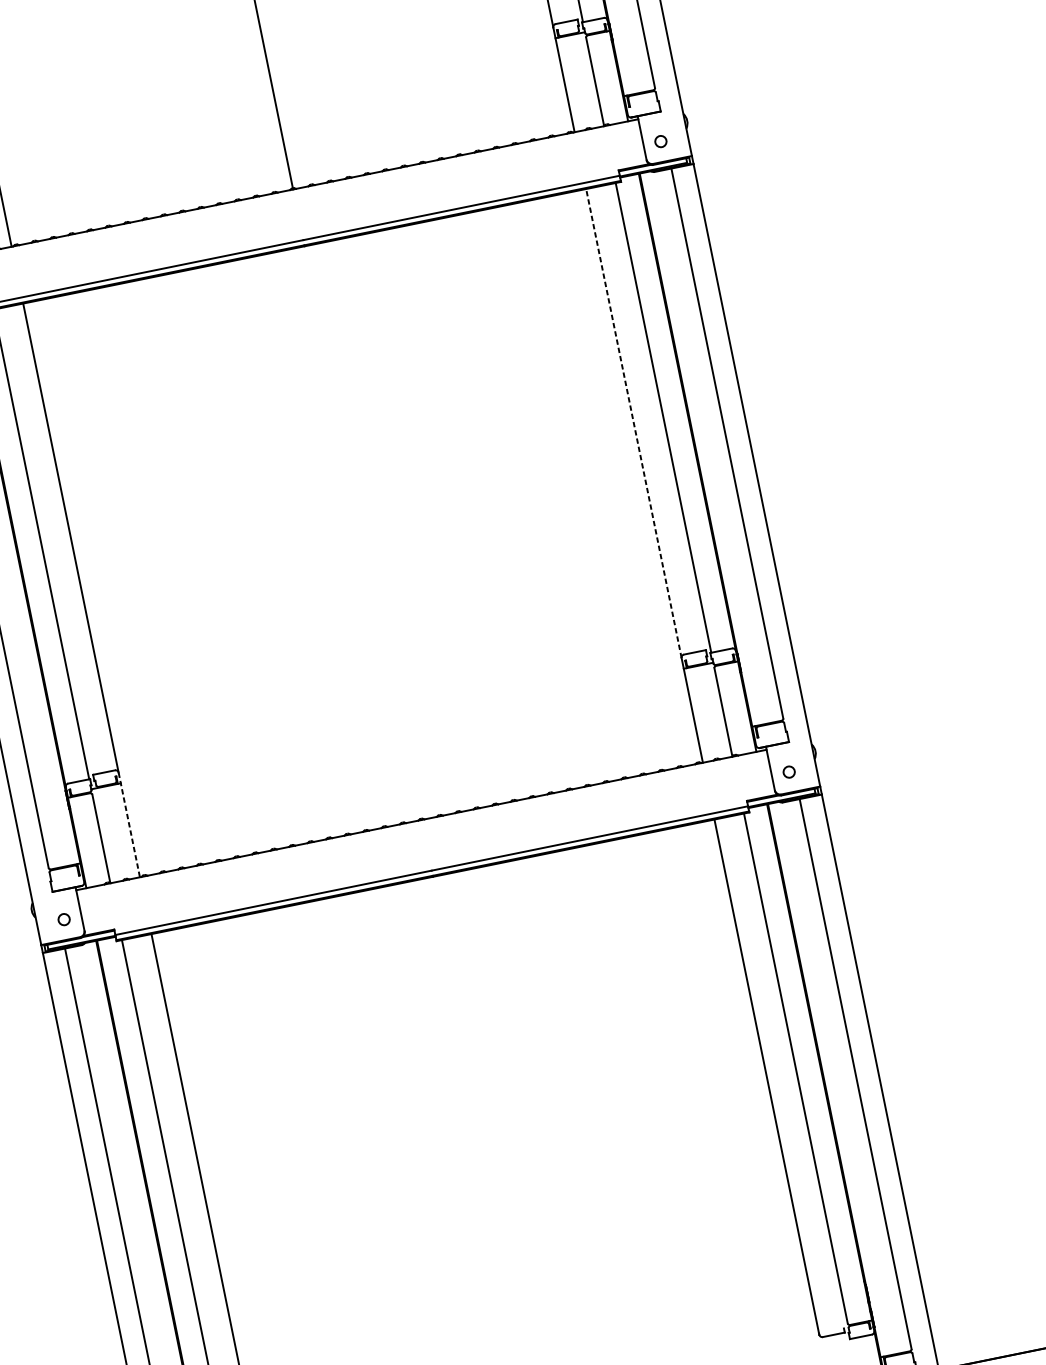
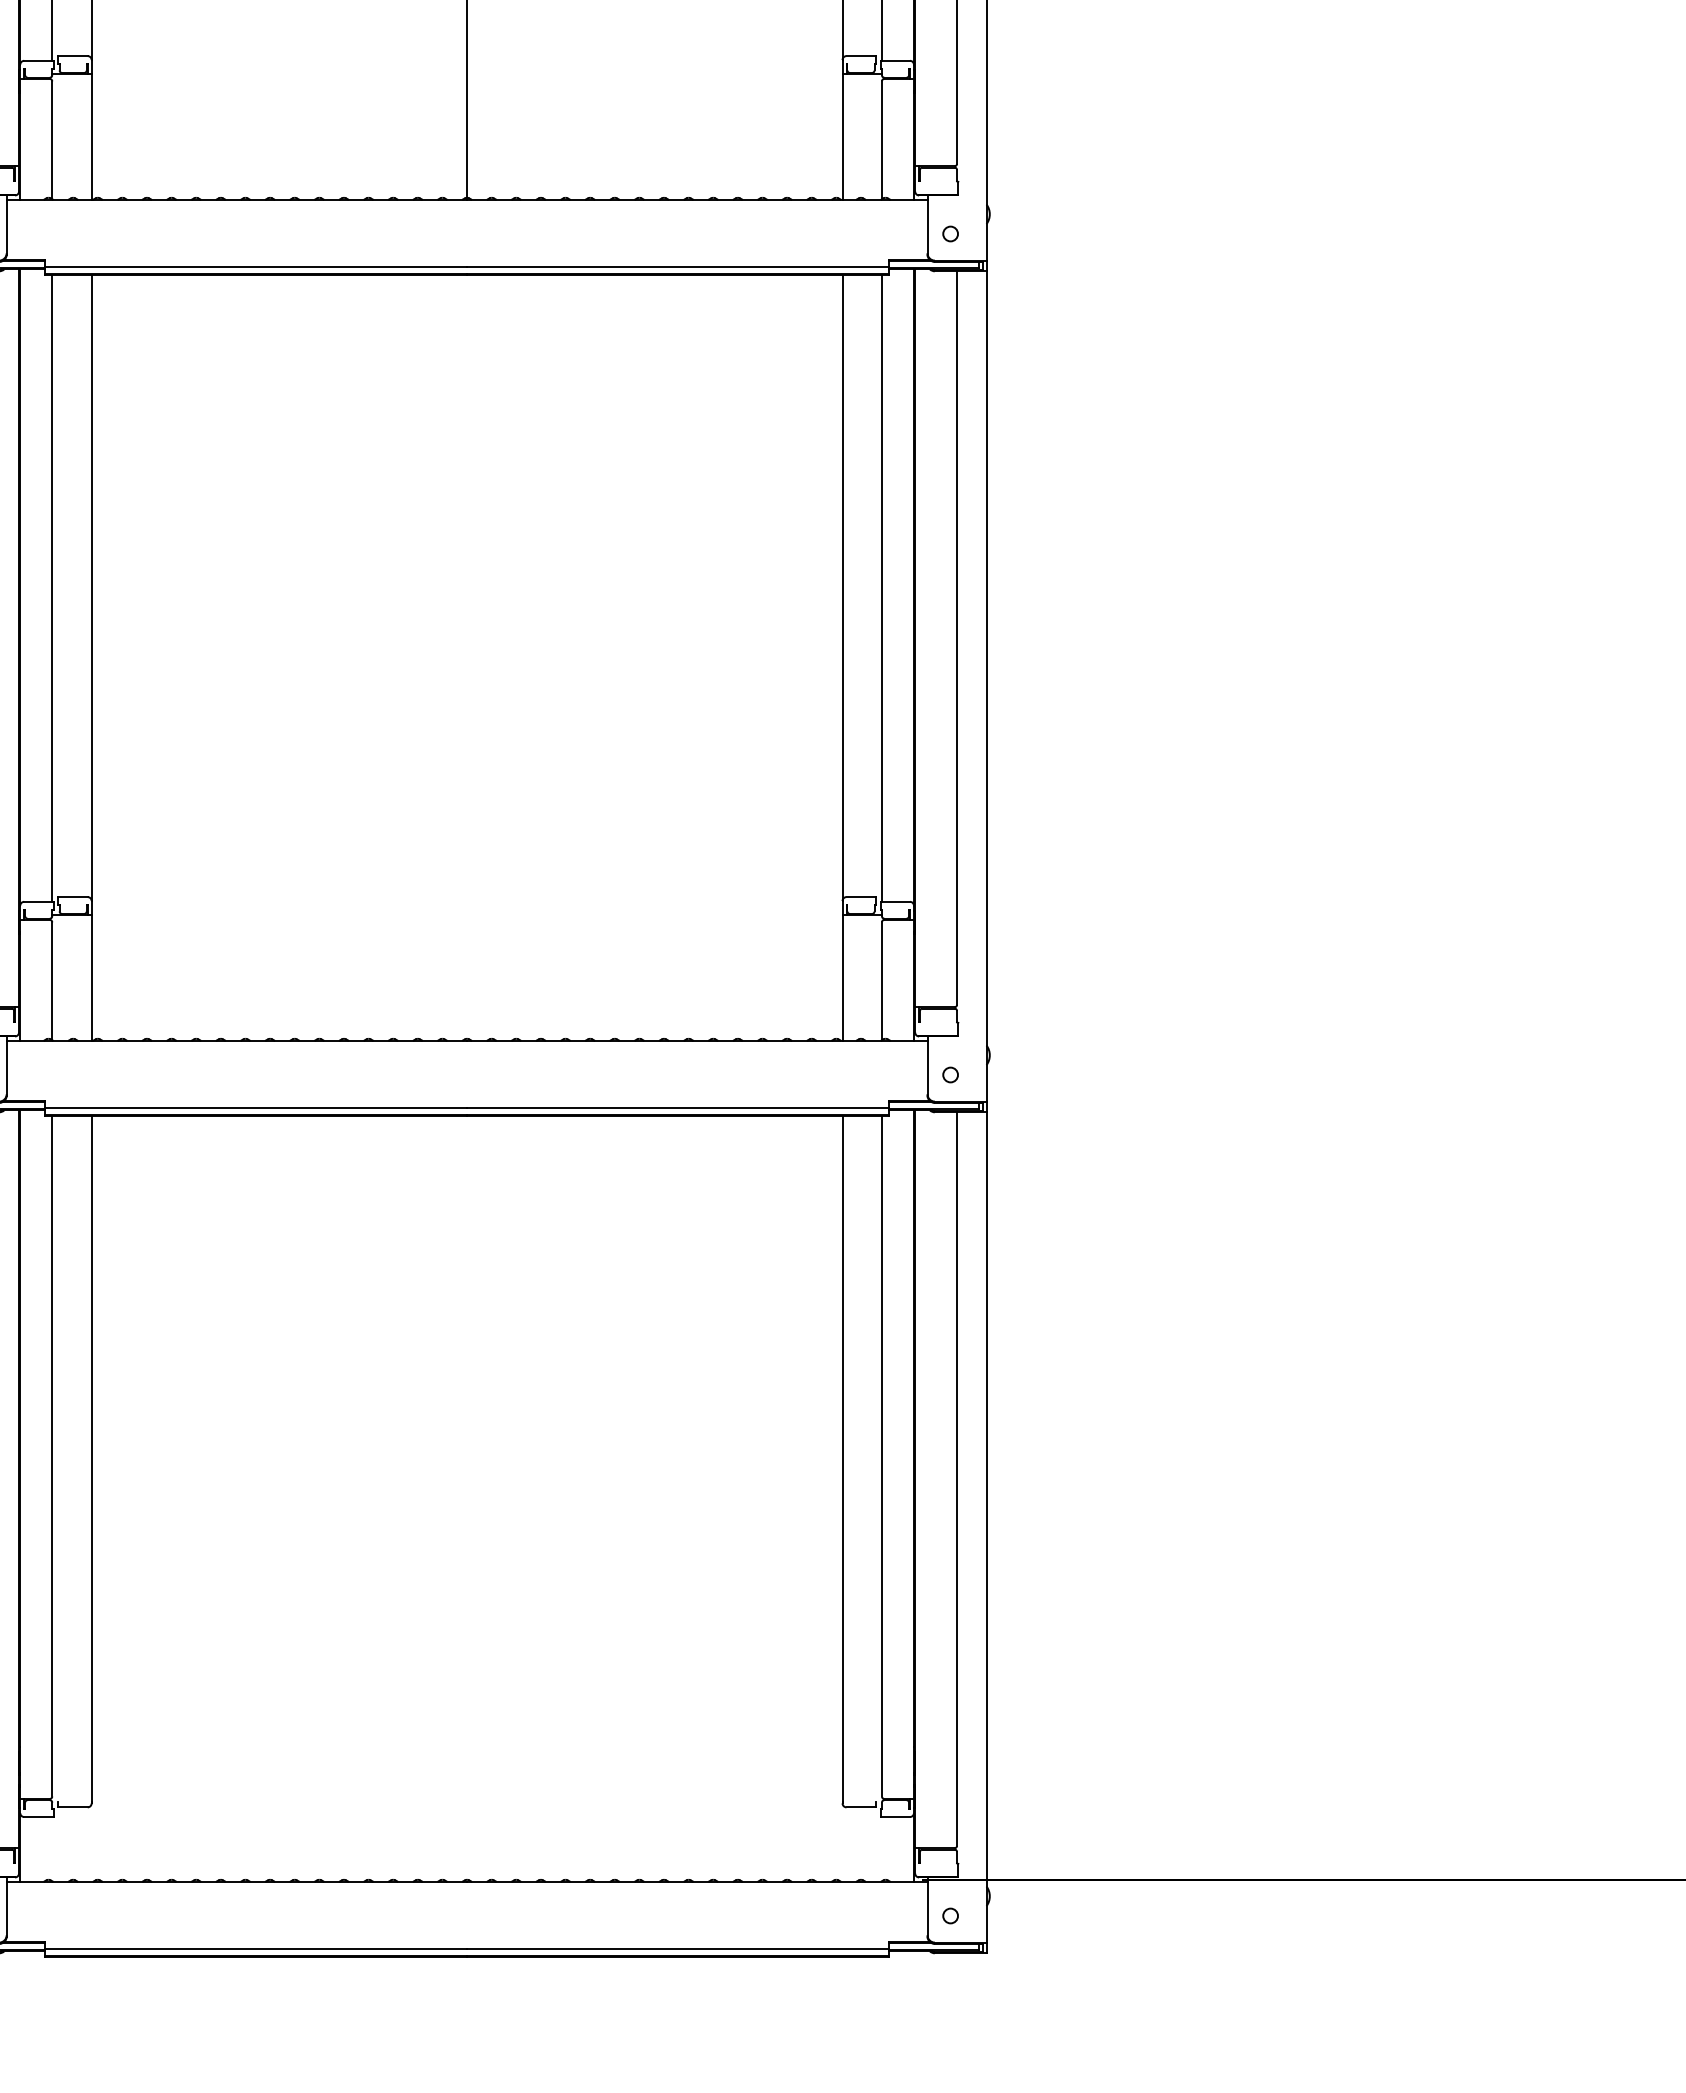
line: (633, 423) -> (842, 588), dashed -> solid
line: (129, 824) -> (91, 970), dashed -> solid

